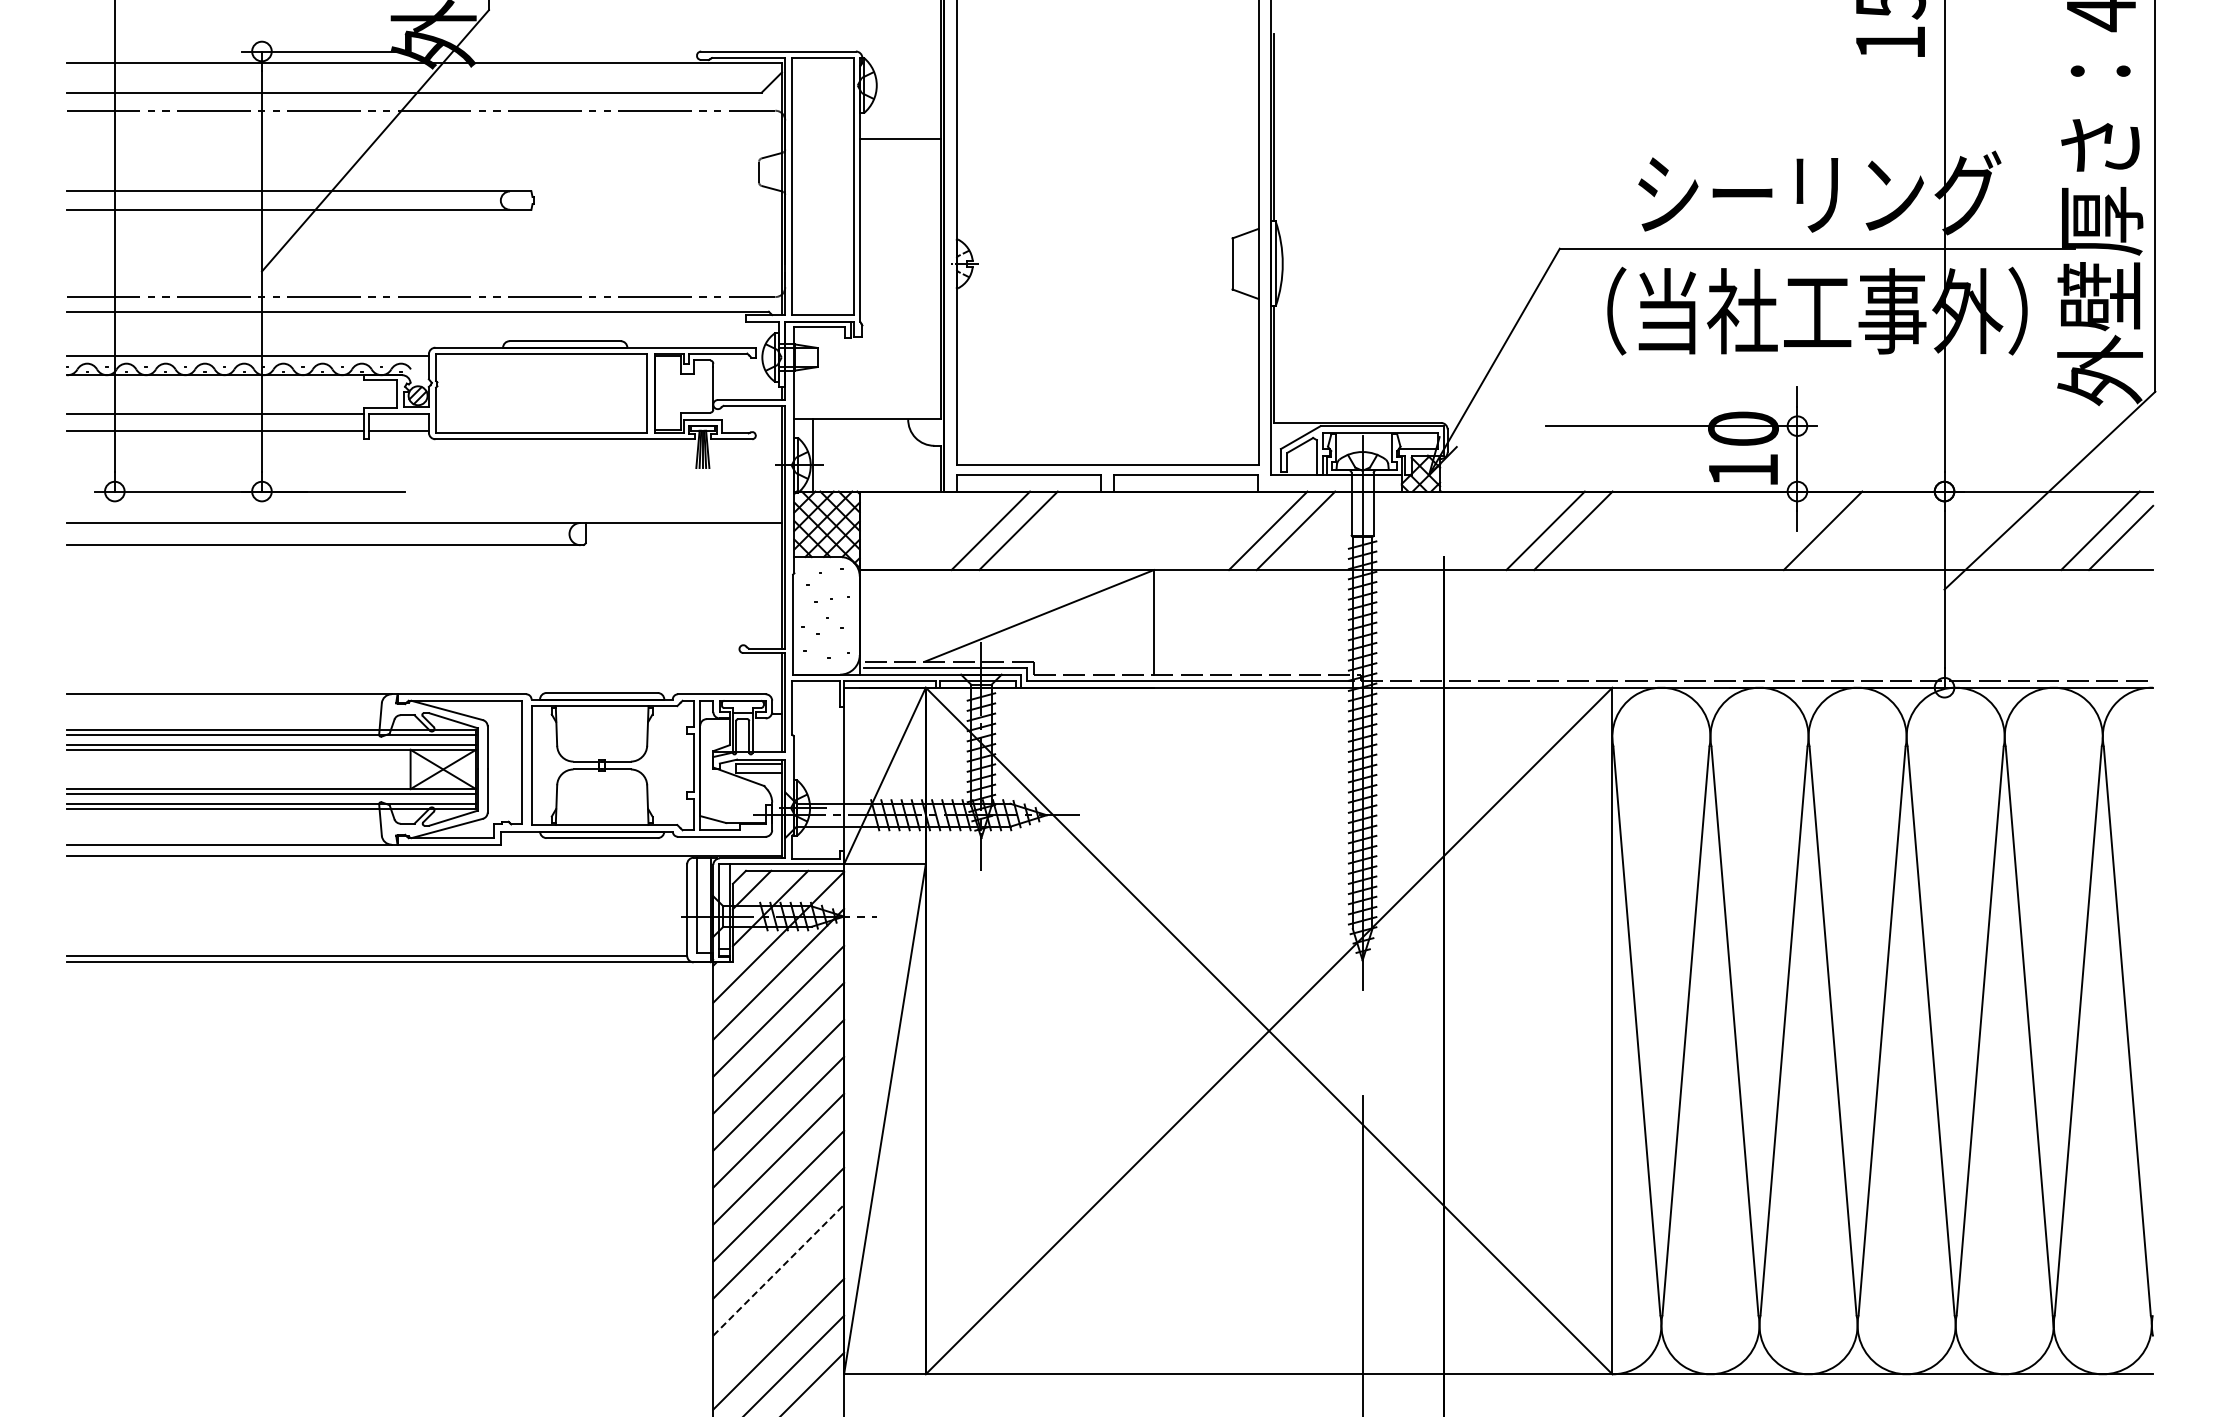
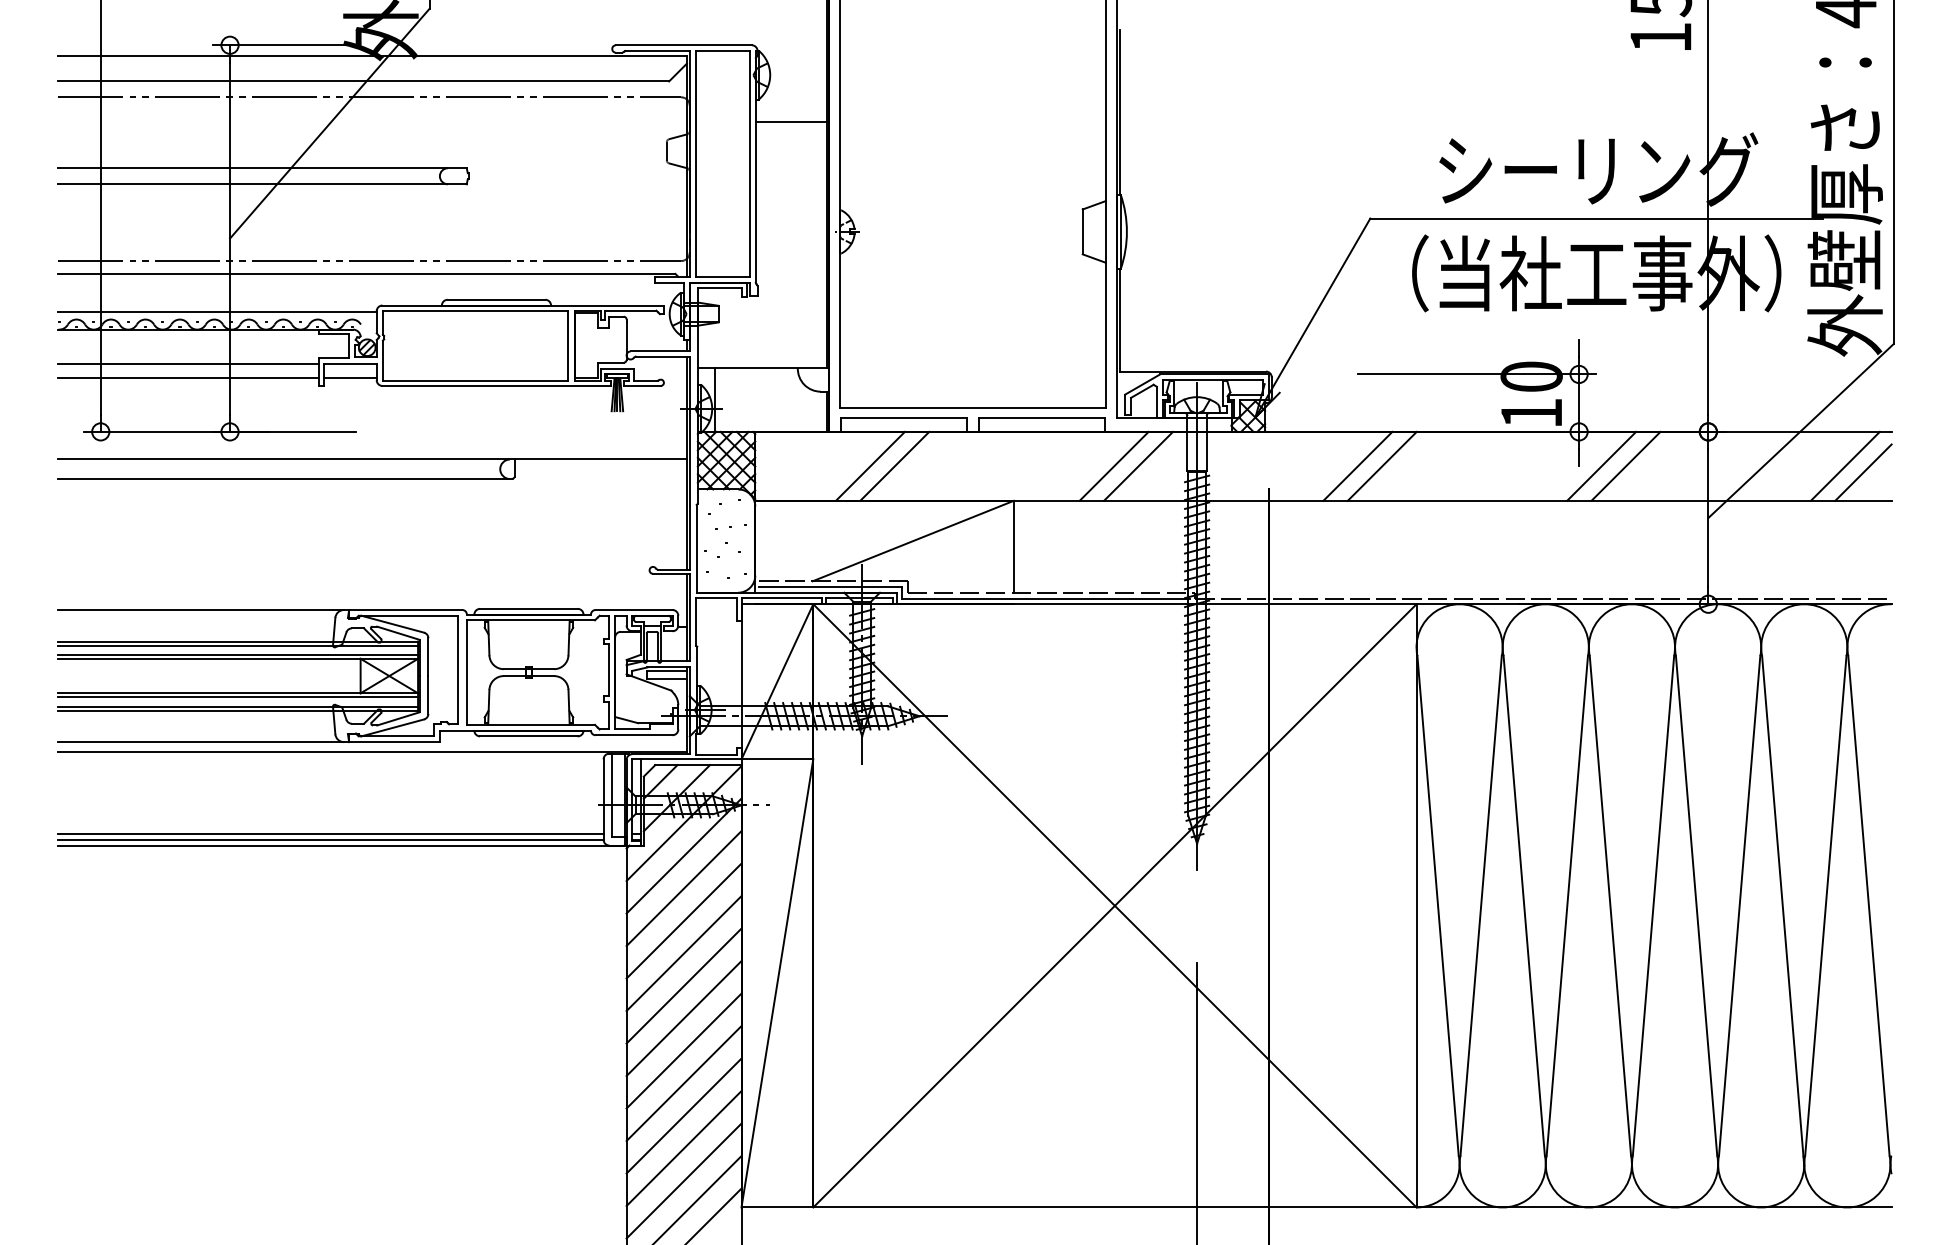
line: (1850, 530) -> (1625, 466), added
line: (376, 949) -> (330, 834), added
line: (779, 1269) -> (684, 1115), dashed -> solid
line: (778, 1306) -> (683, 1147), added

